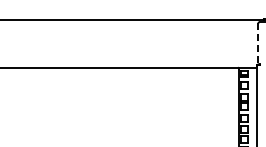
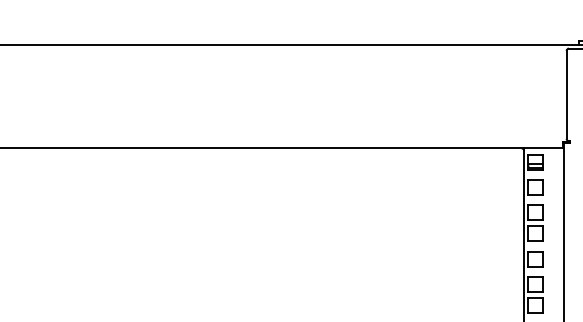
line: (258, 42) -> (566, 93), dashed -> solid

